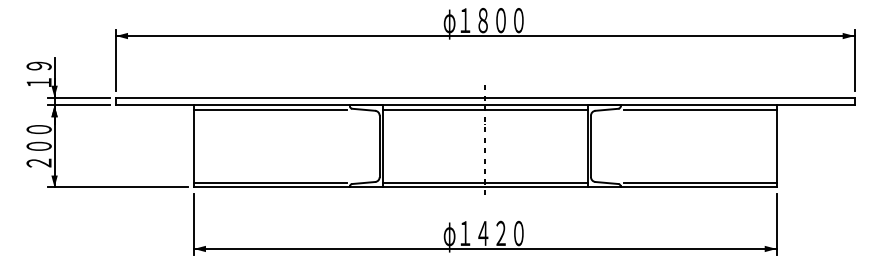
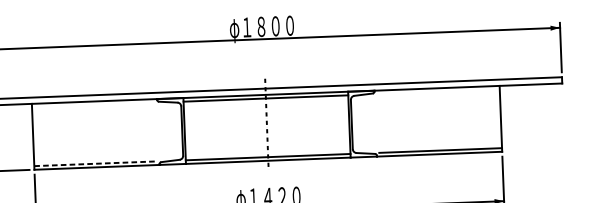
line: (270, 109) -> (93, 104), removed
line: (699, 109) -> (437, 91), removed
line: (271, 182) -> (96, 163), solid -> dashed

